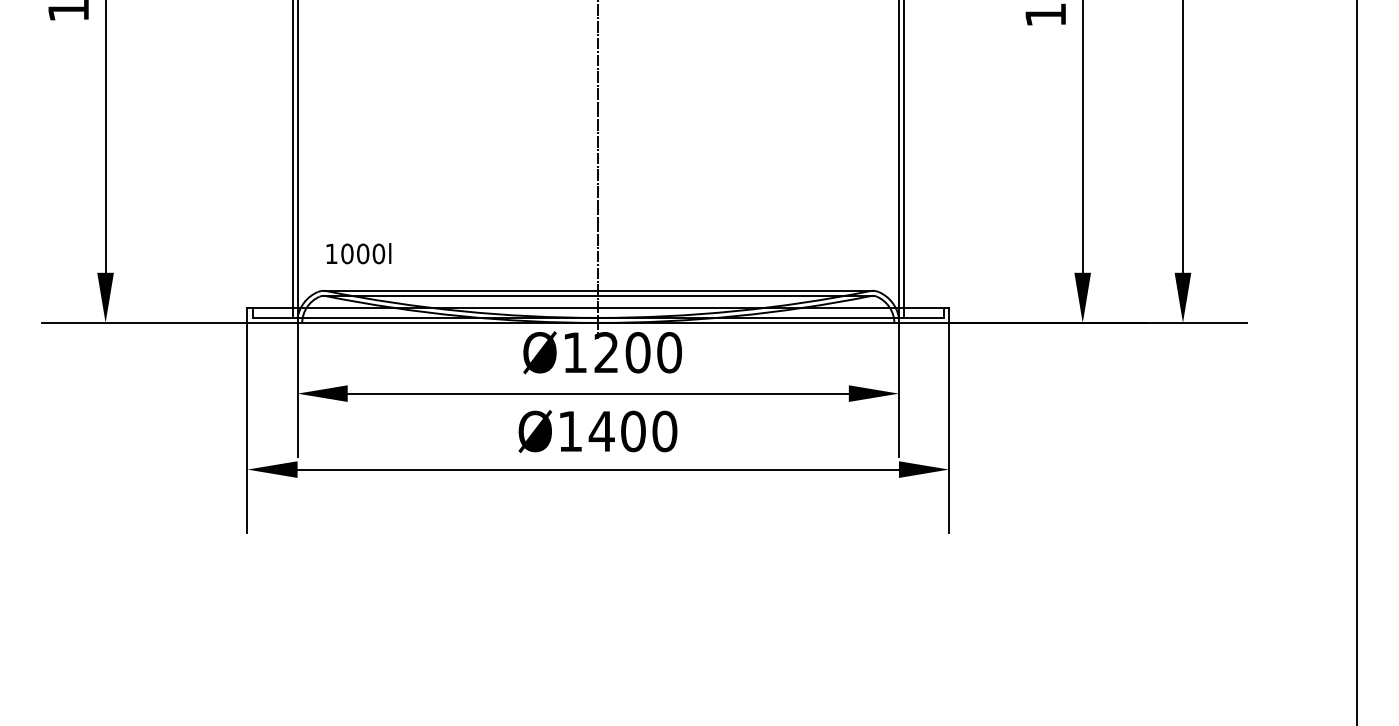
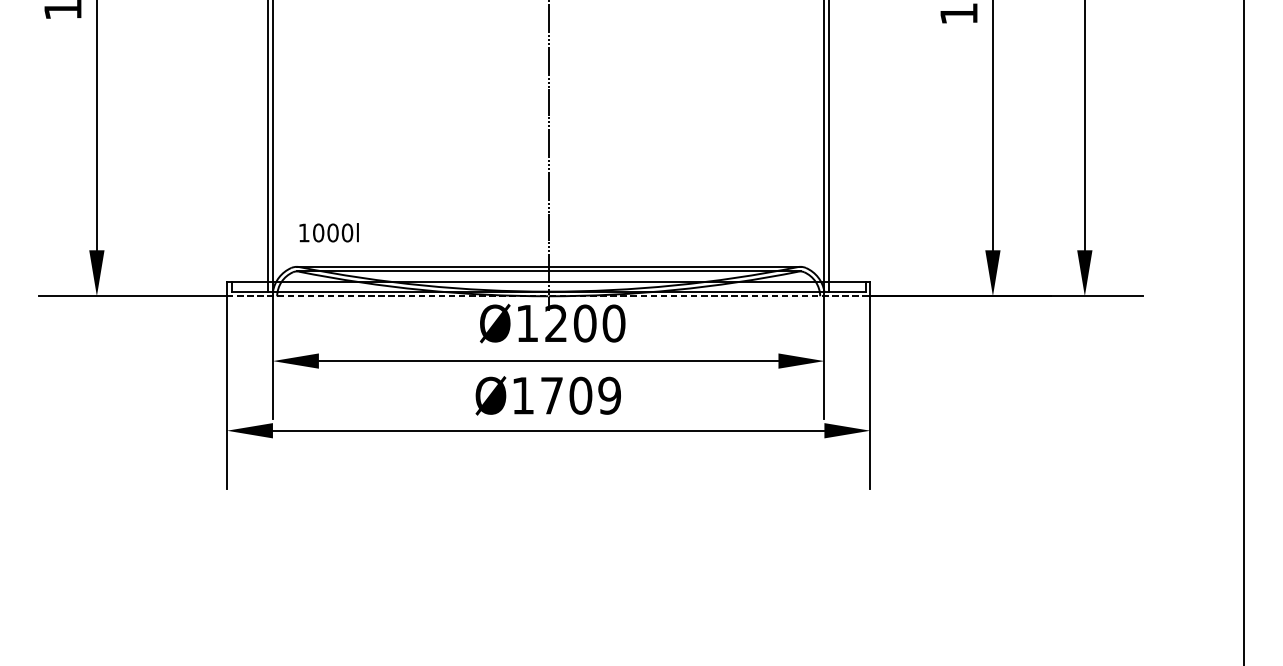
line: (598, 322) -> (548, 295), solid -> dashed
text: (632, 431) -> (580, 395), Ø1400 -> Ø1709

